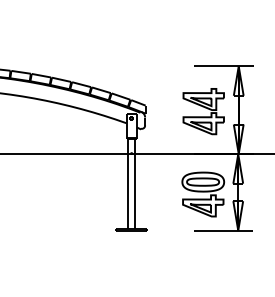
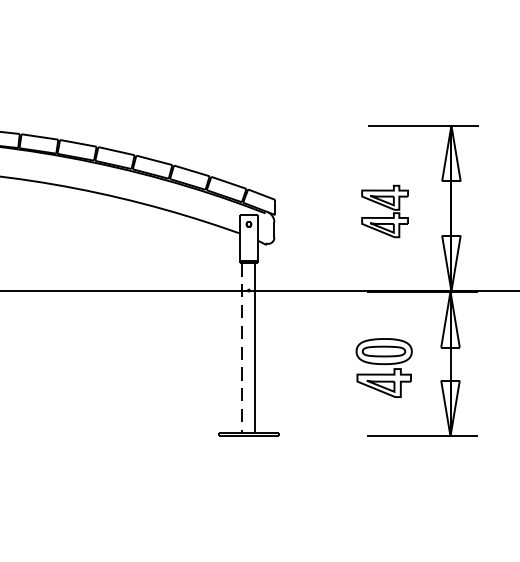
part: (203, 111) -> (384, 211), size x0.6
line: (128, 184) -> (242, 349), solid -> dashed
part: (202, 194) -> (382, 367), size x0.7

